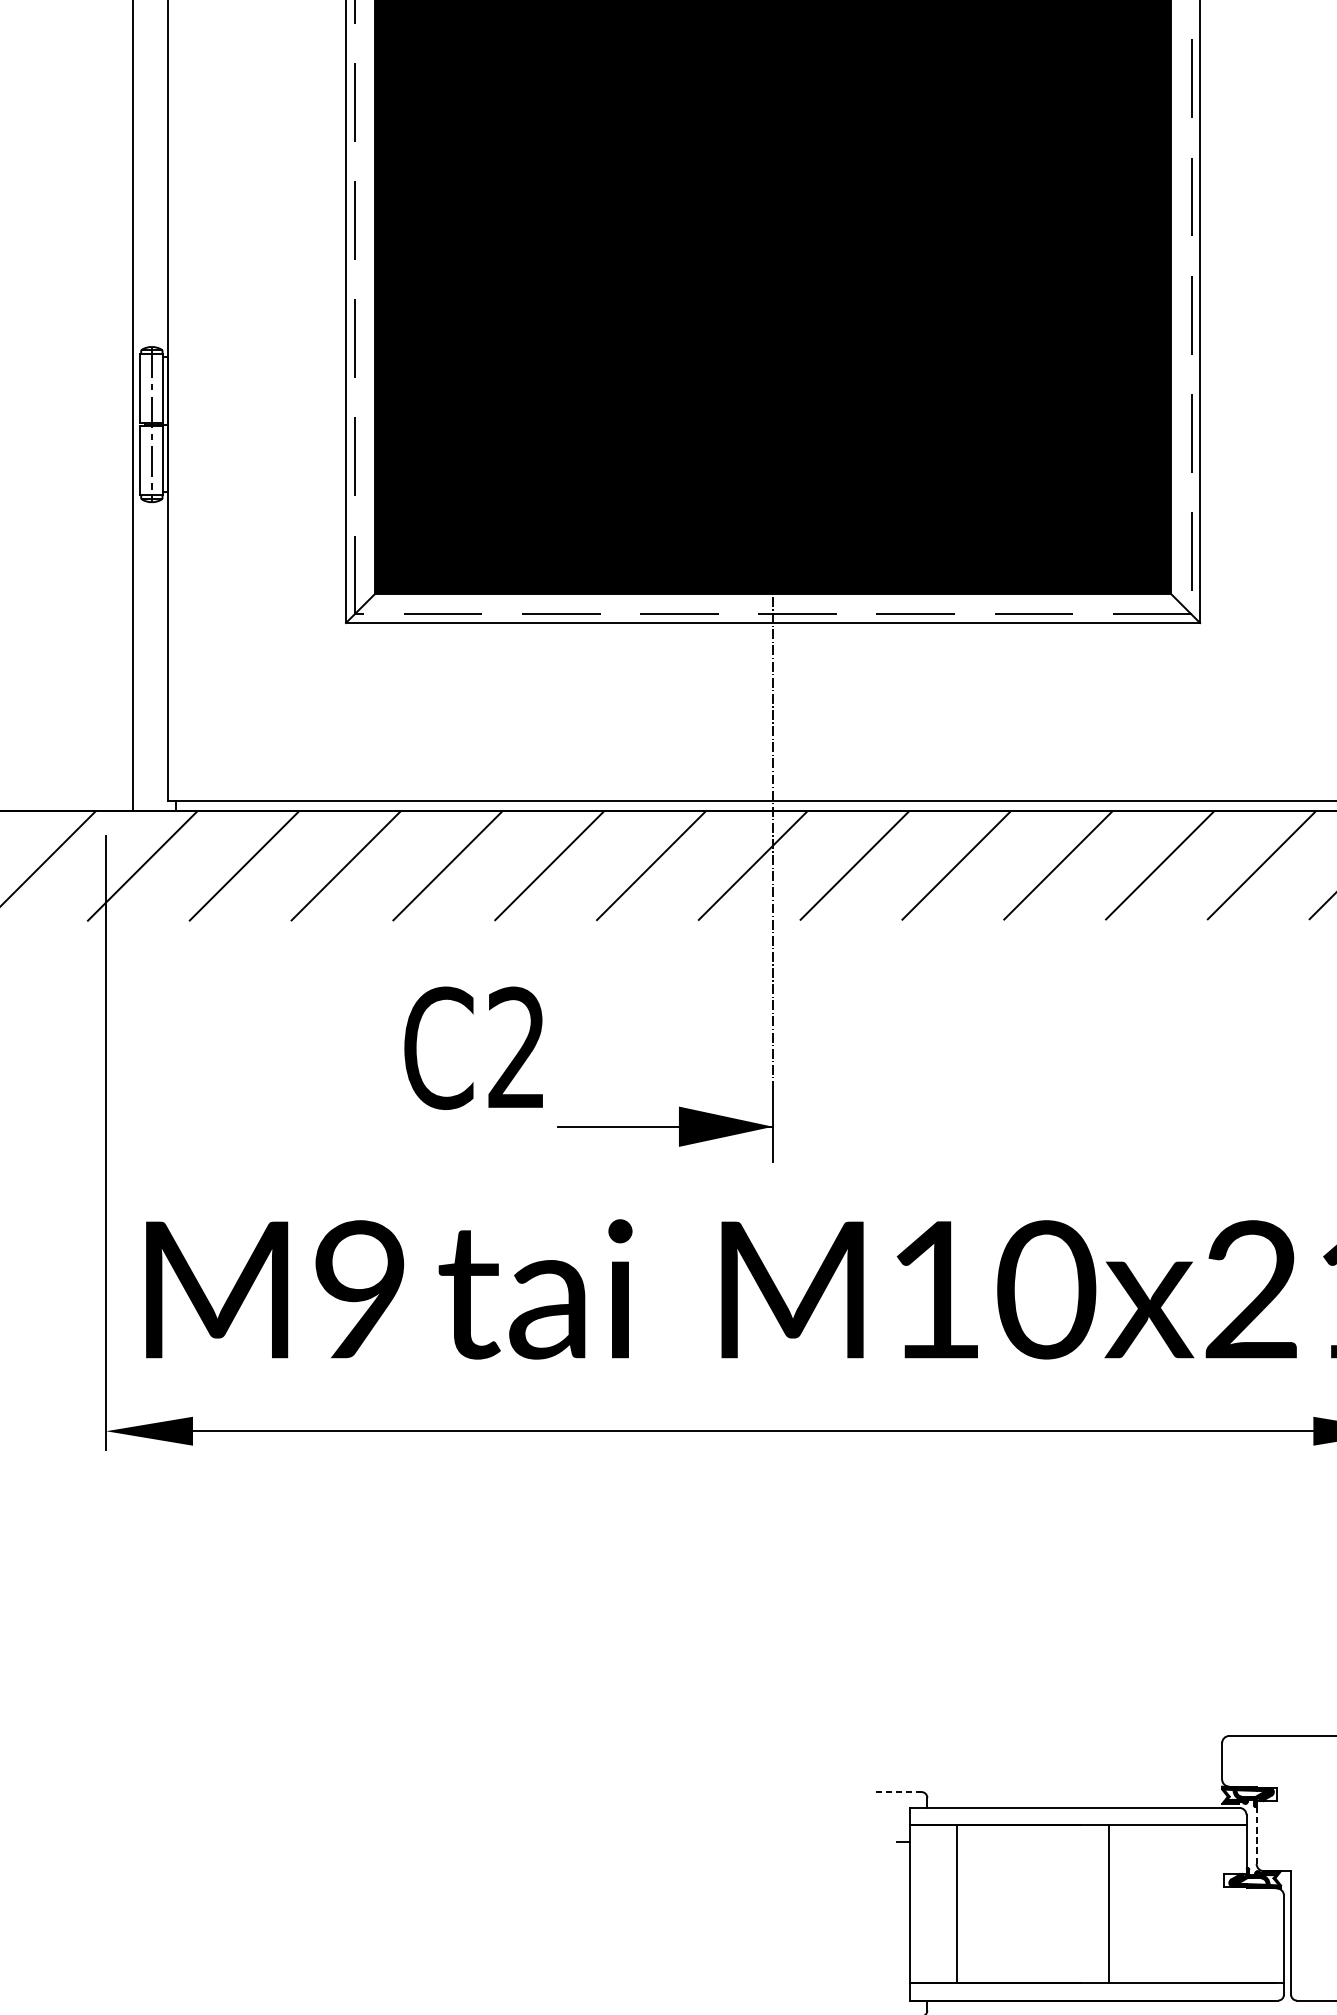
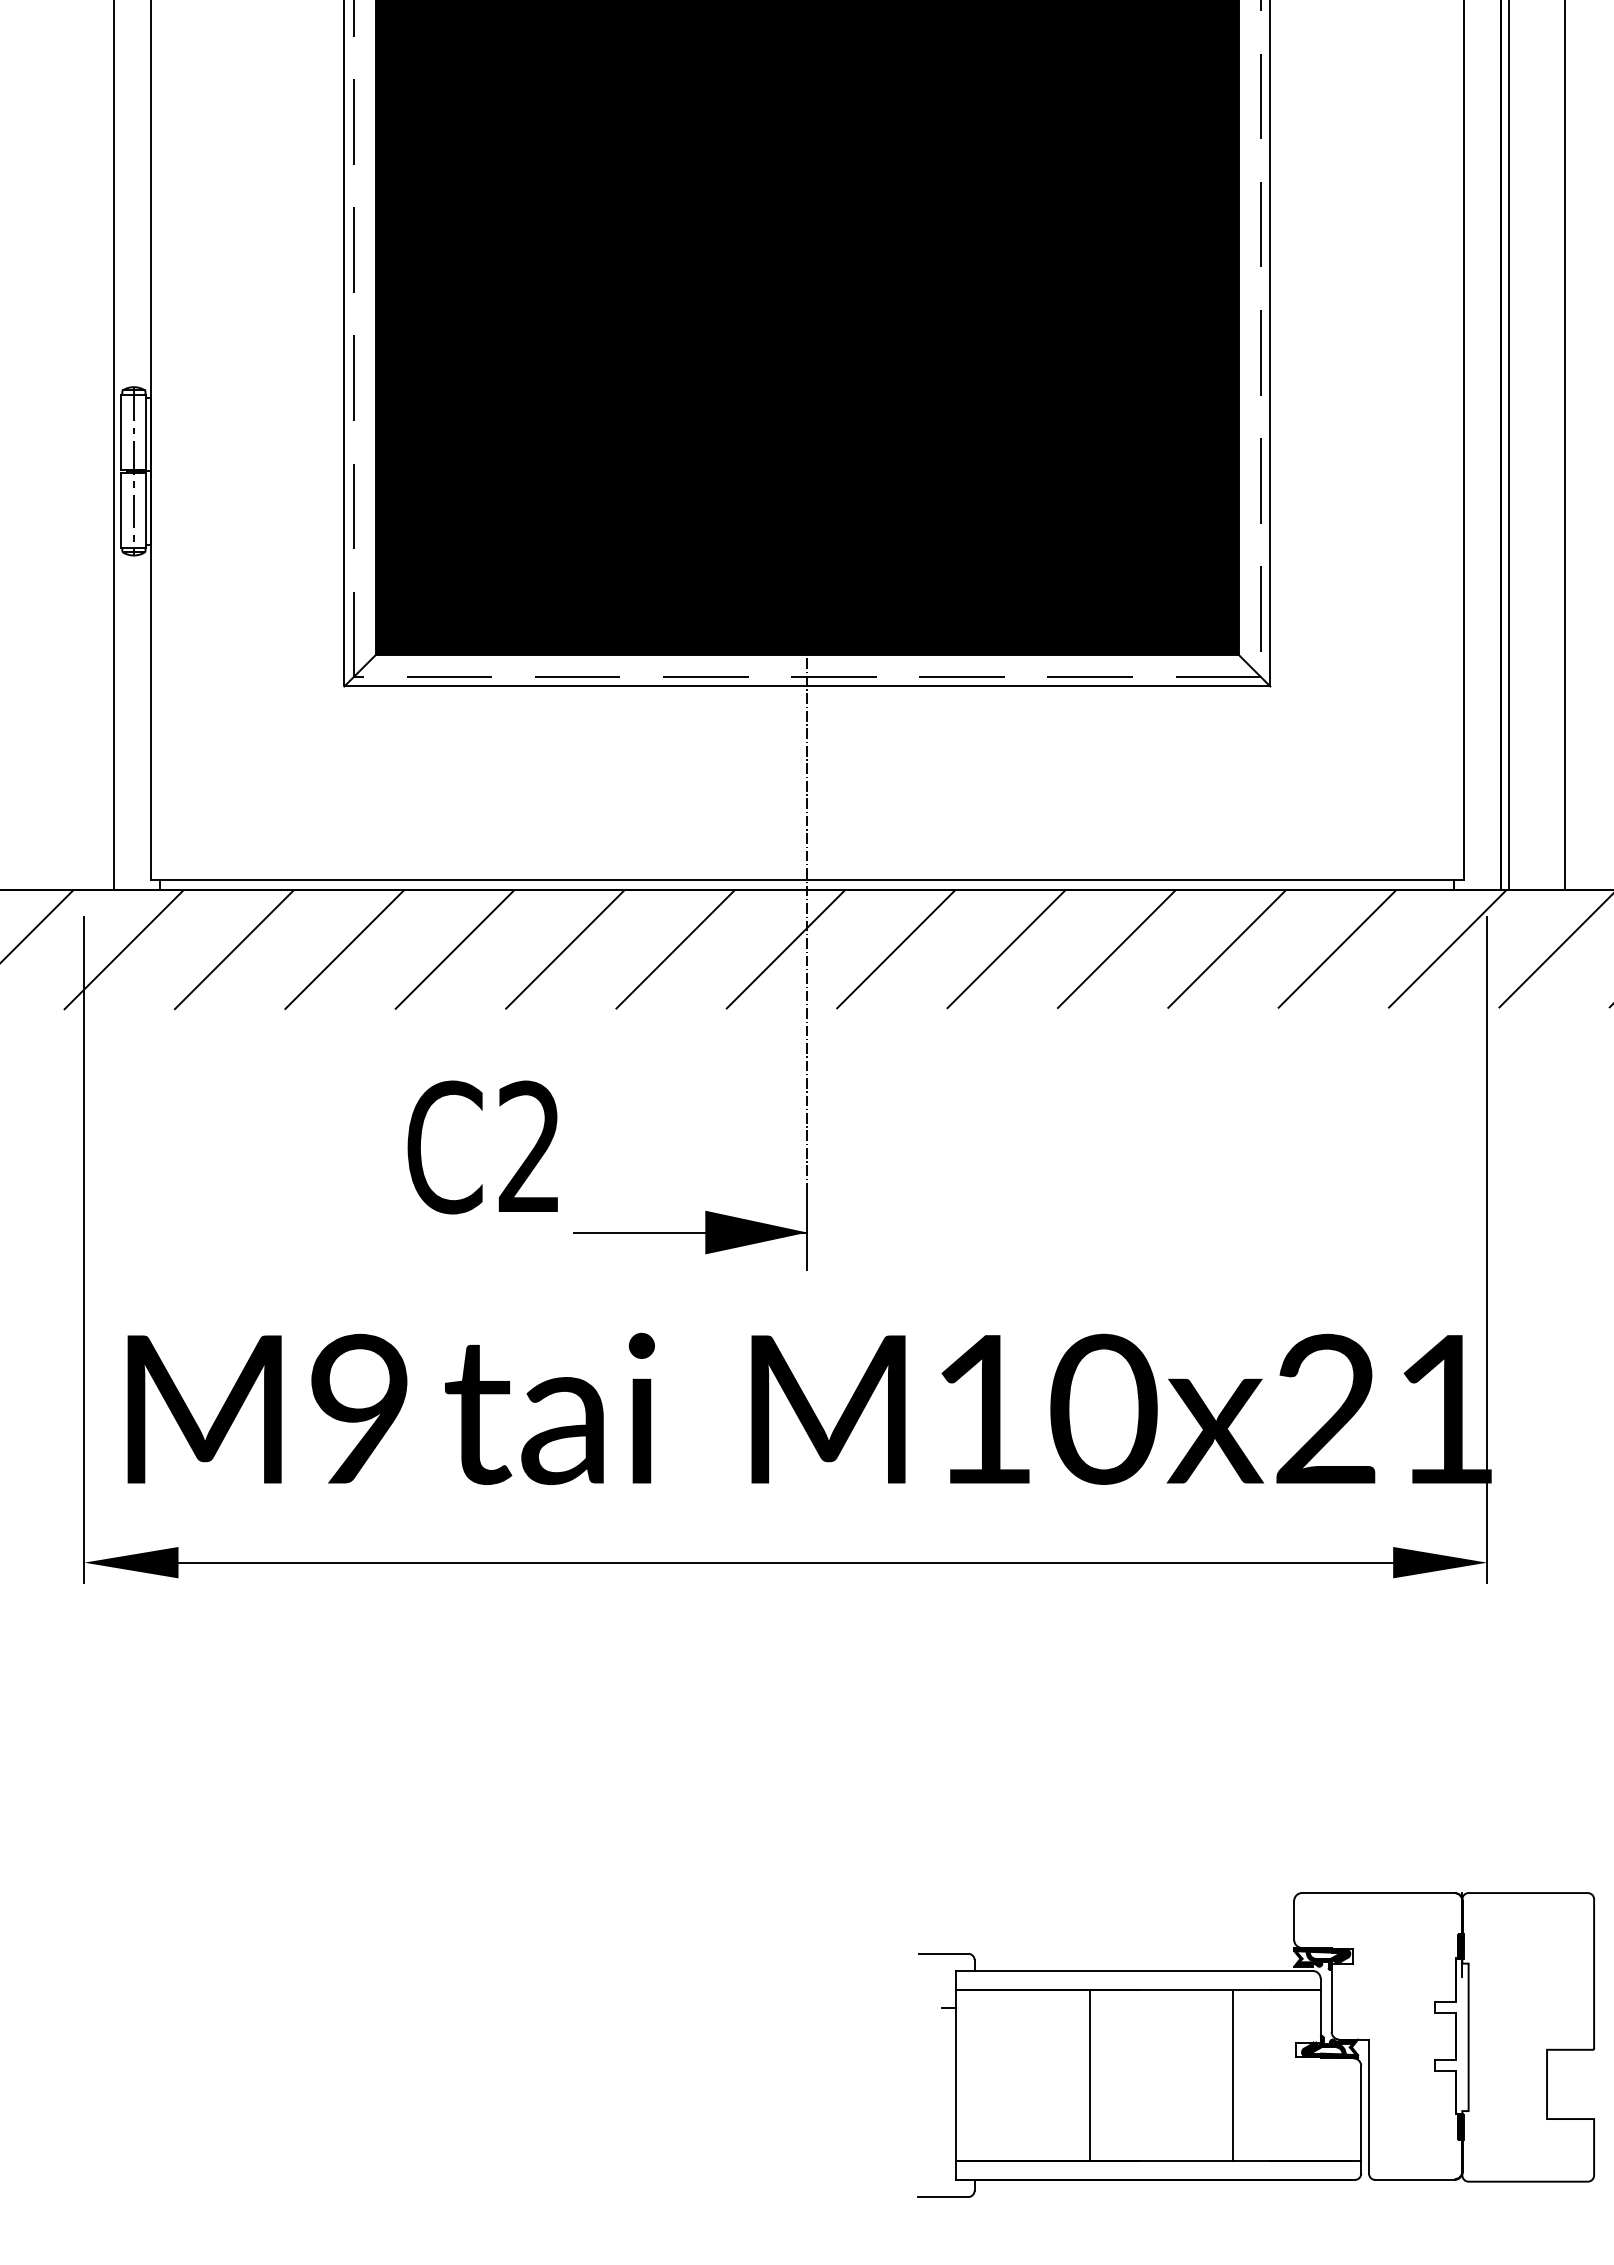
line: (898, 1791) -> (943, 1953), dashed -> solid
line: (1256, 1832) -> (1331, 1997), dashed -> solid
line: (956, 1904) -> (1089, 2075), moved
line: (1108, 1904) -> (1233, 2075), moved

